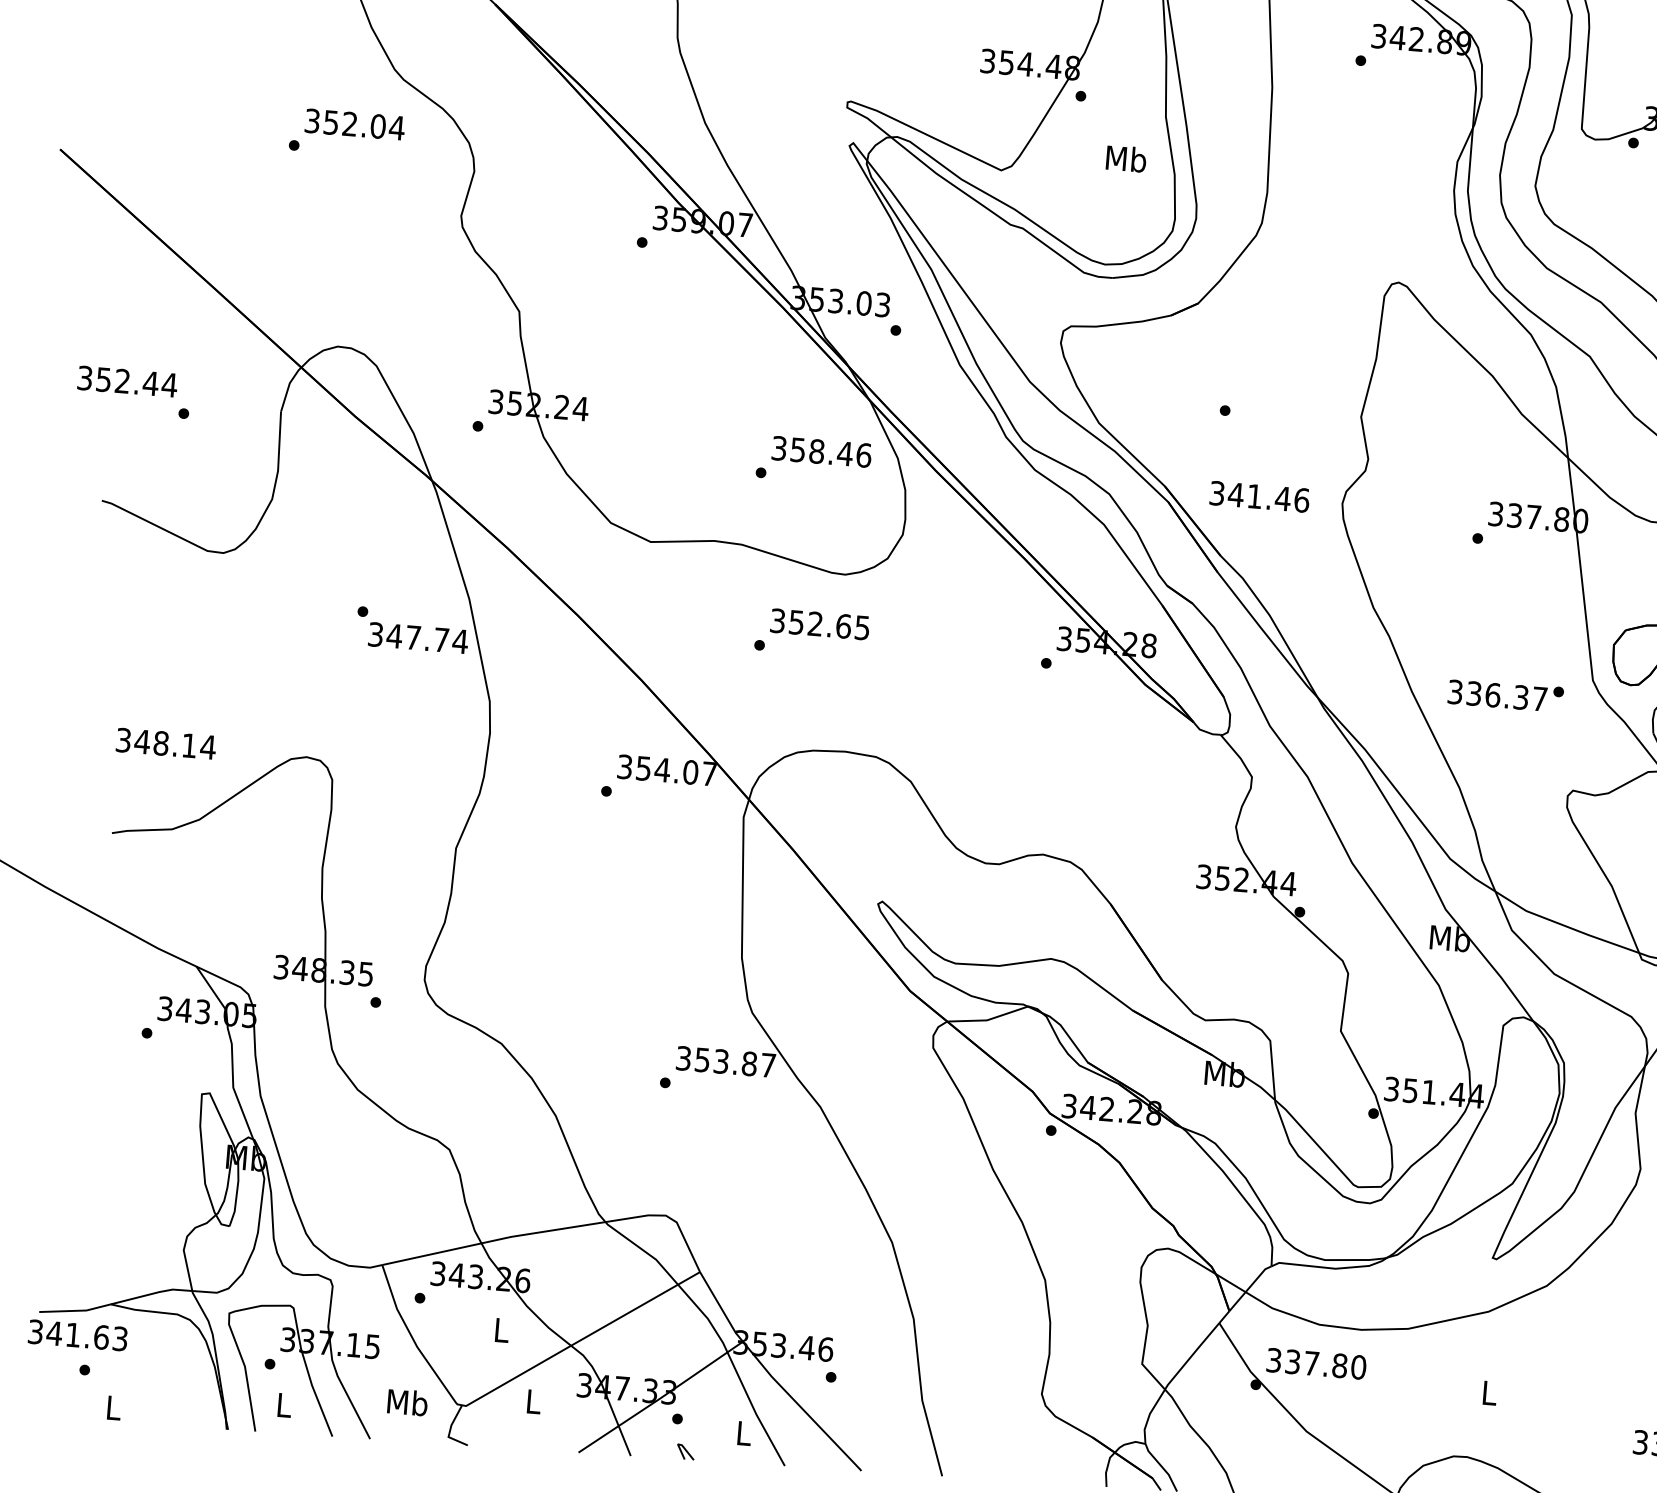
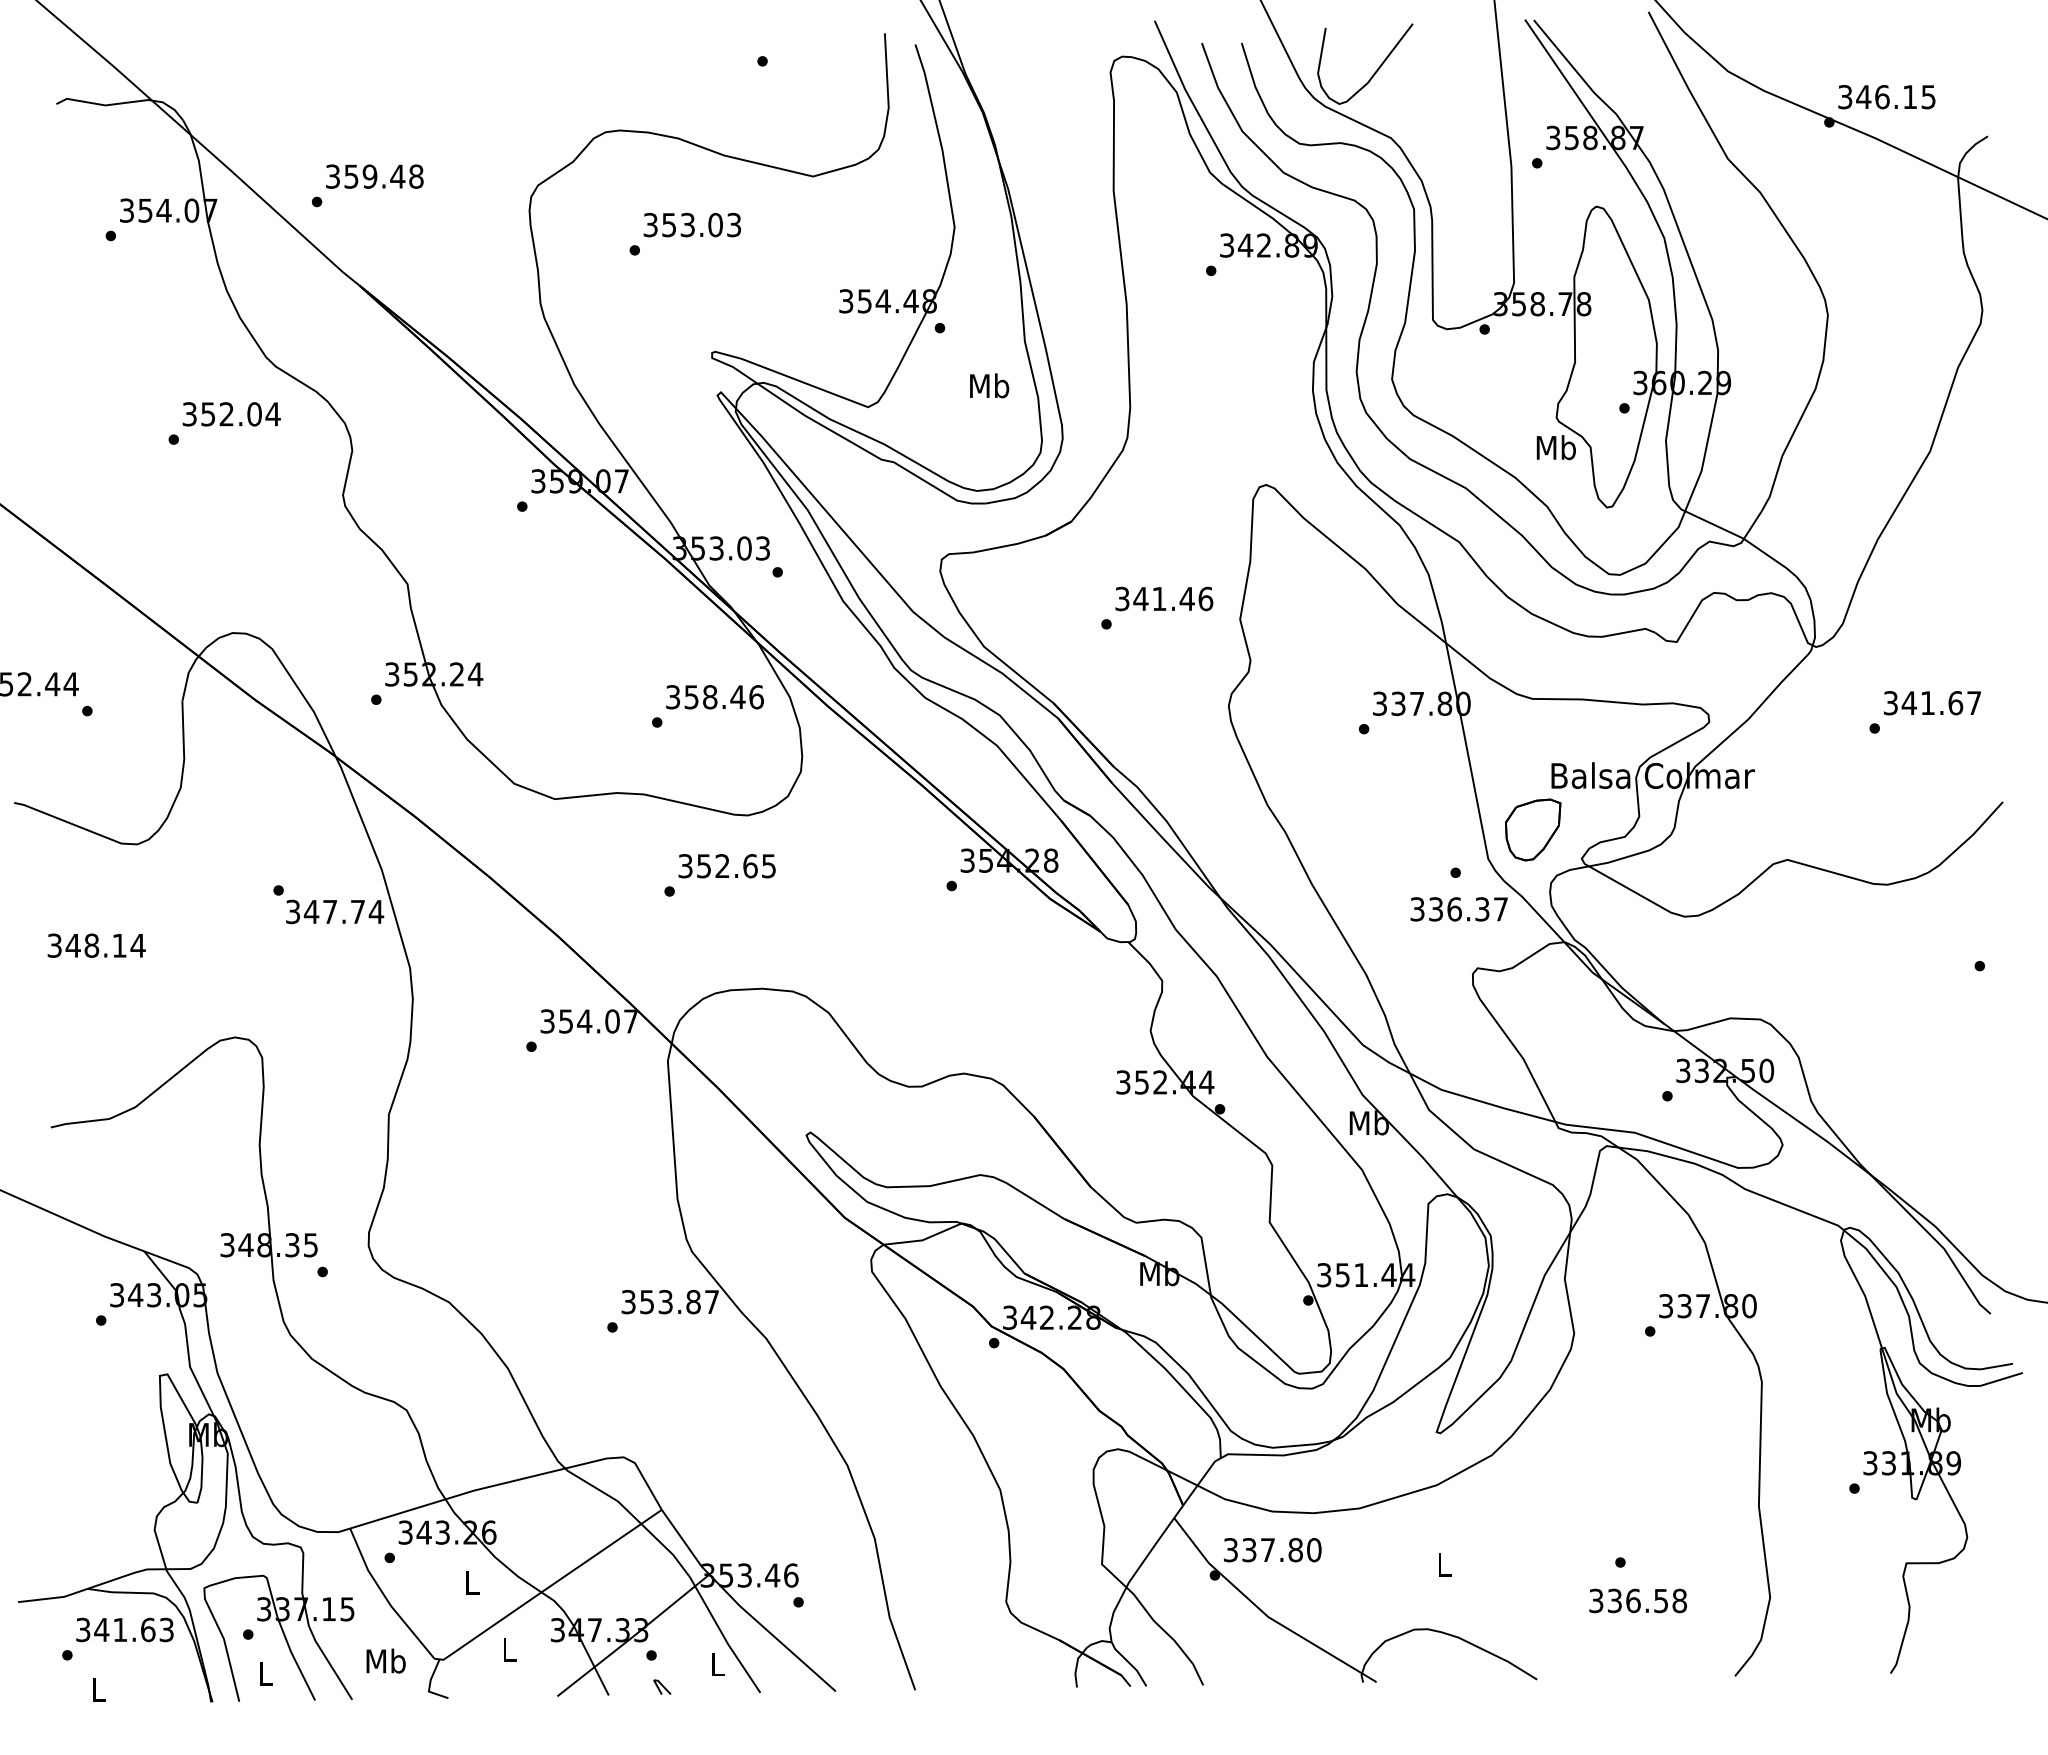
text: (1259, 496) -> (1164, 598), moved
text: (1496, 695) -> (1458, 909), moved
text: (166, 743) -> (96, 945), moved
text: (77, 1334) -> (124, 1629), moved

